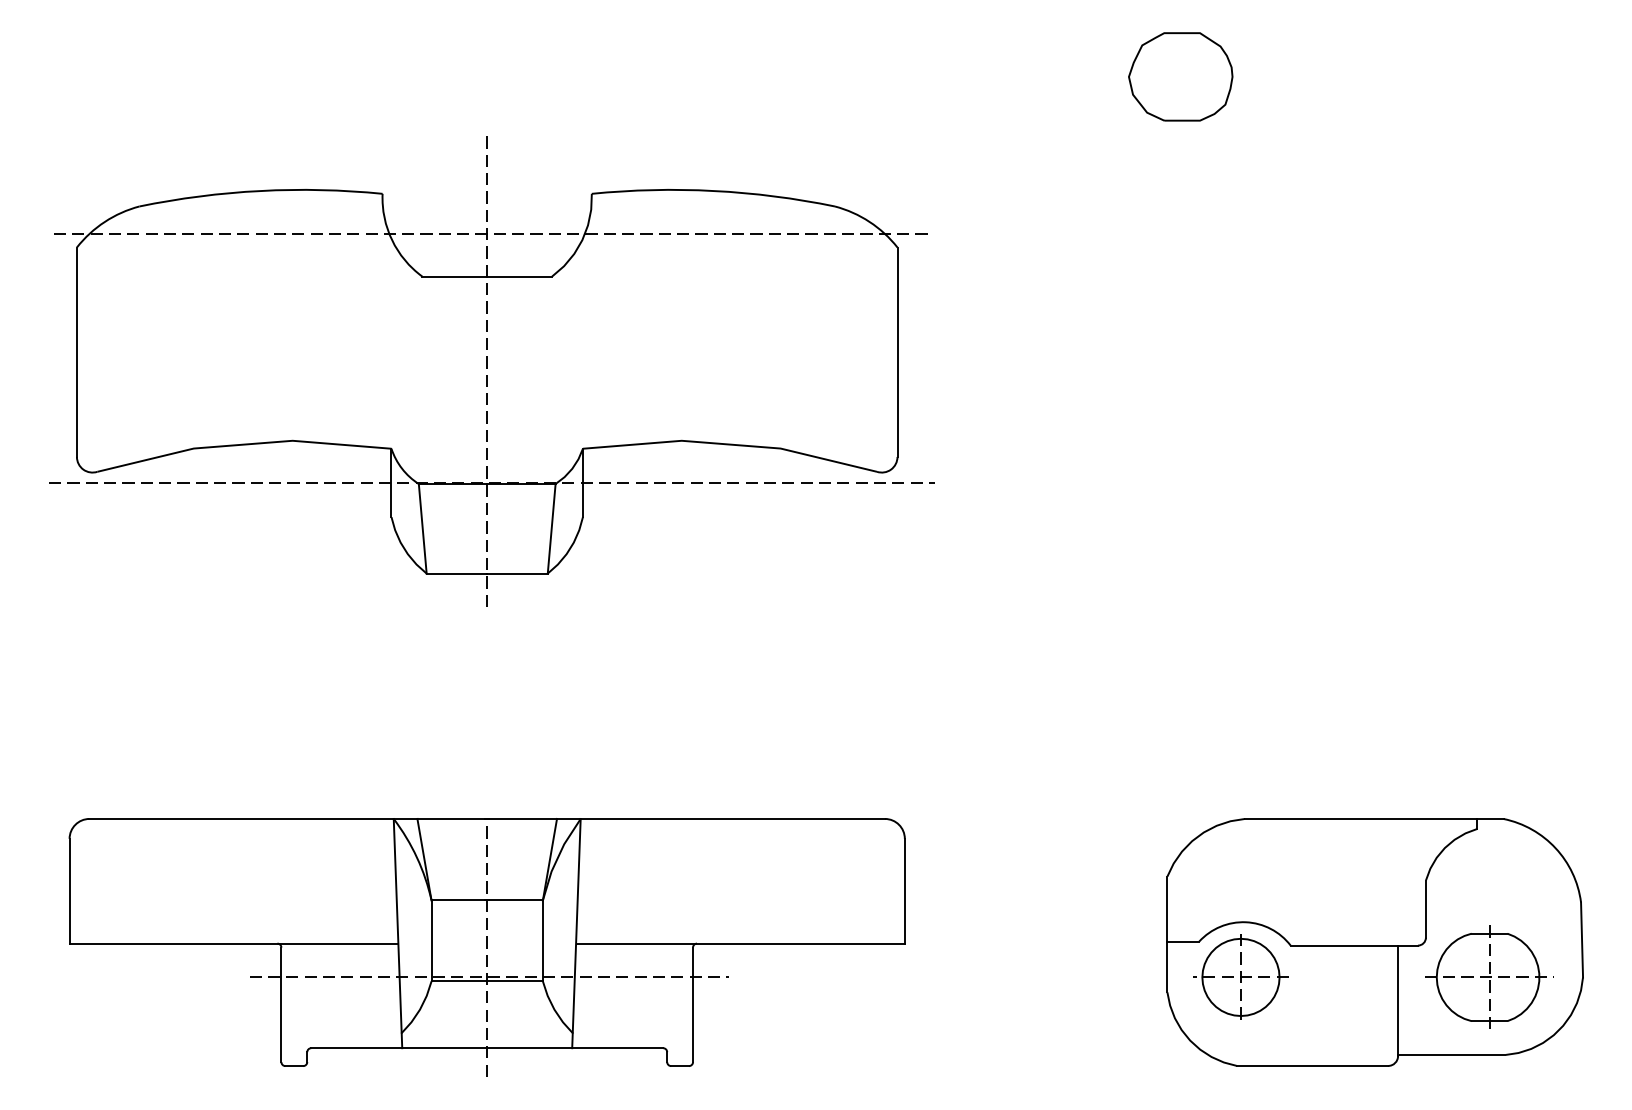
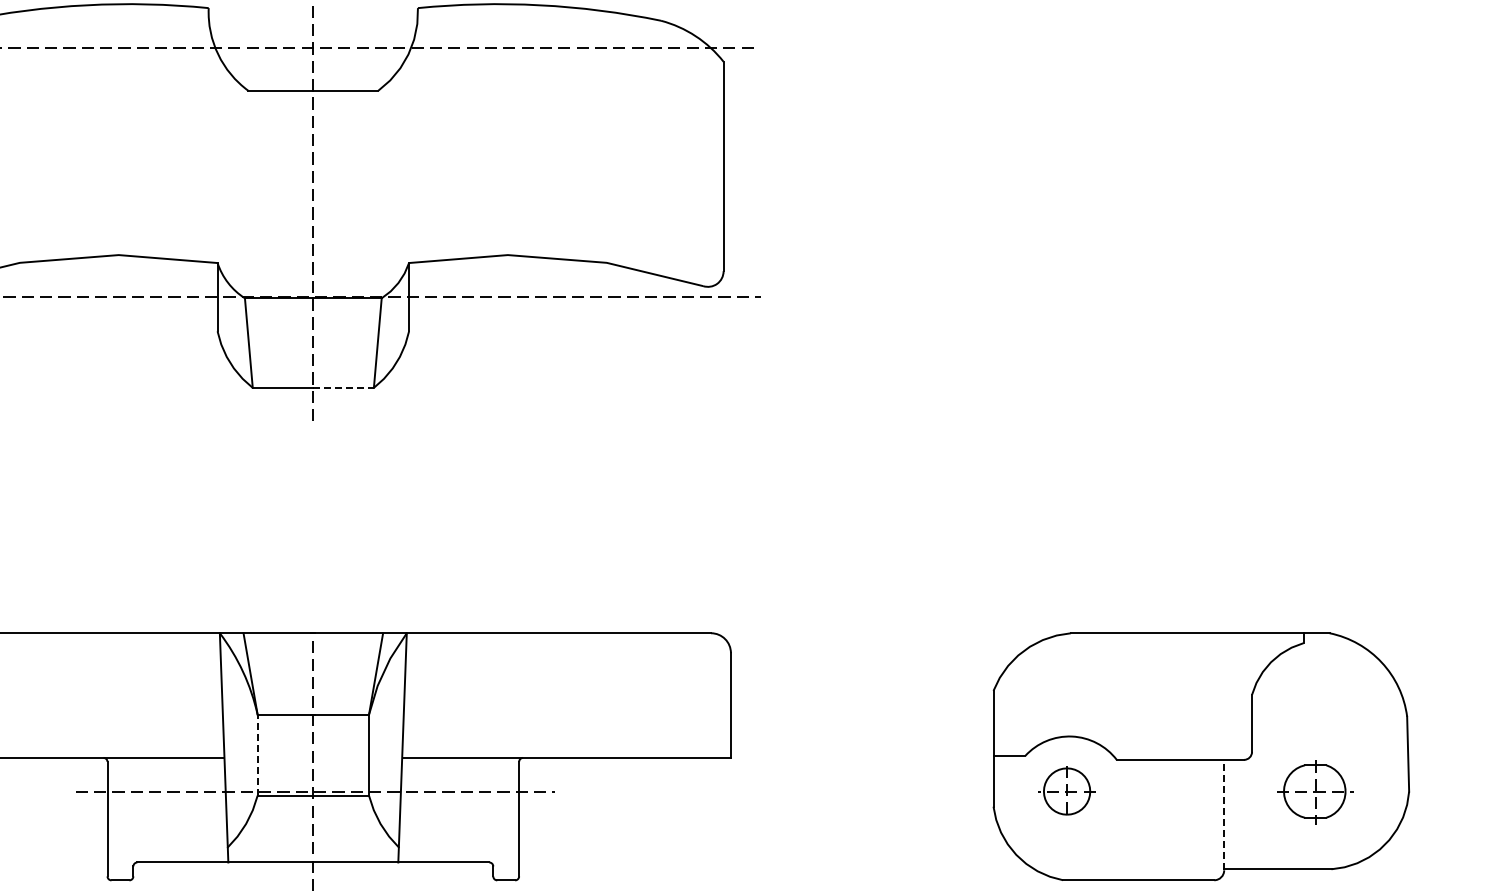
line: (518, 573) -> (344, 387), solid -> dashed
line: (431, 940) -> (257, 754), solid -> dashed
part: (1240, 976) -> (1066, 790), size x0.6
part: (1489, 976) -> (1315, 790), size x0.6
line: (1398, 1000) -> (1224, 814), solid -> dashed

